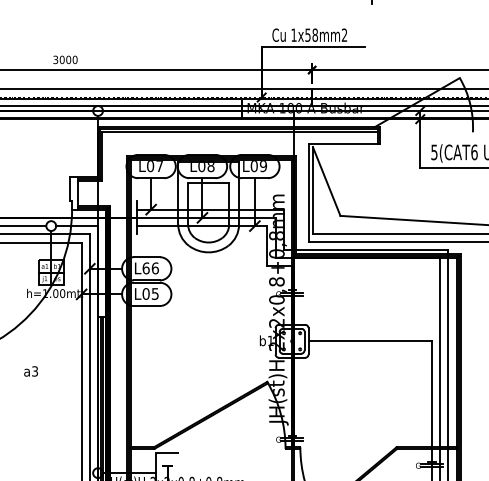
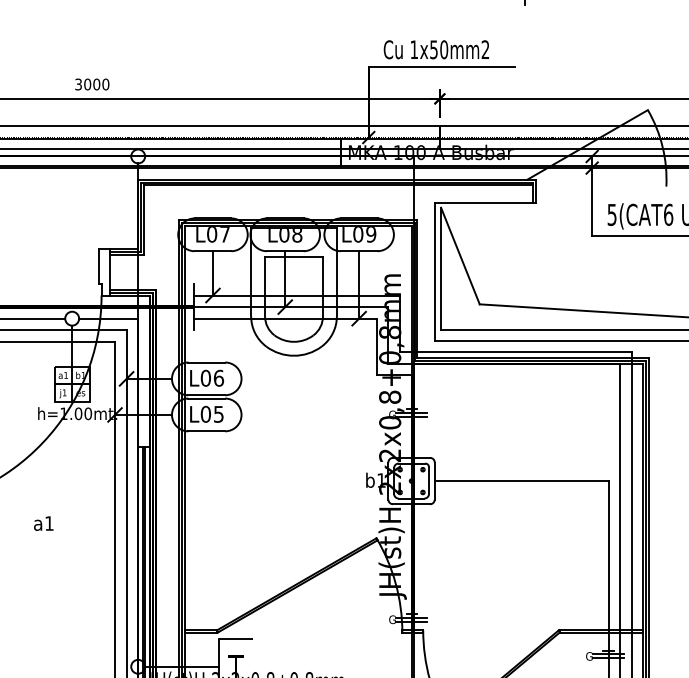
text: (315, 34) -> (444, 48), 1x58mm2 -> 1x50mm2
text: (145, 268) -> (204, 378), L66 -> L06
text: (35, 371) -> (49, 523), a3 -> a1

